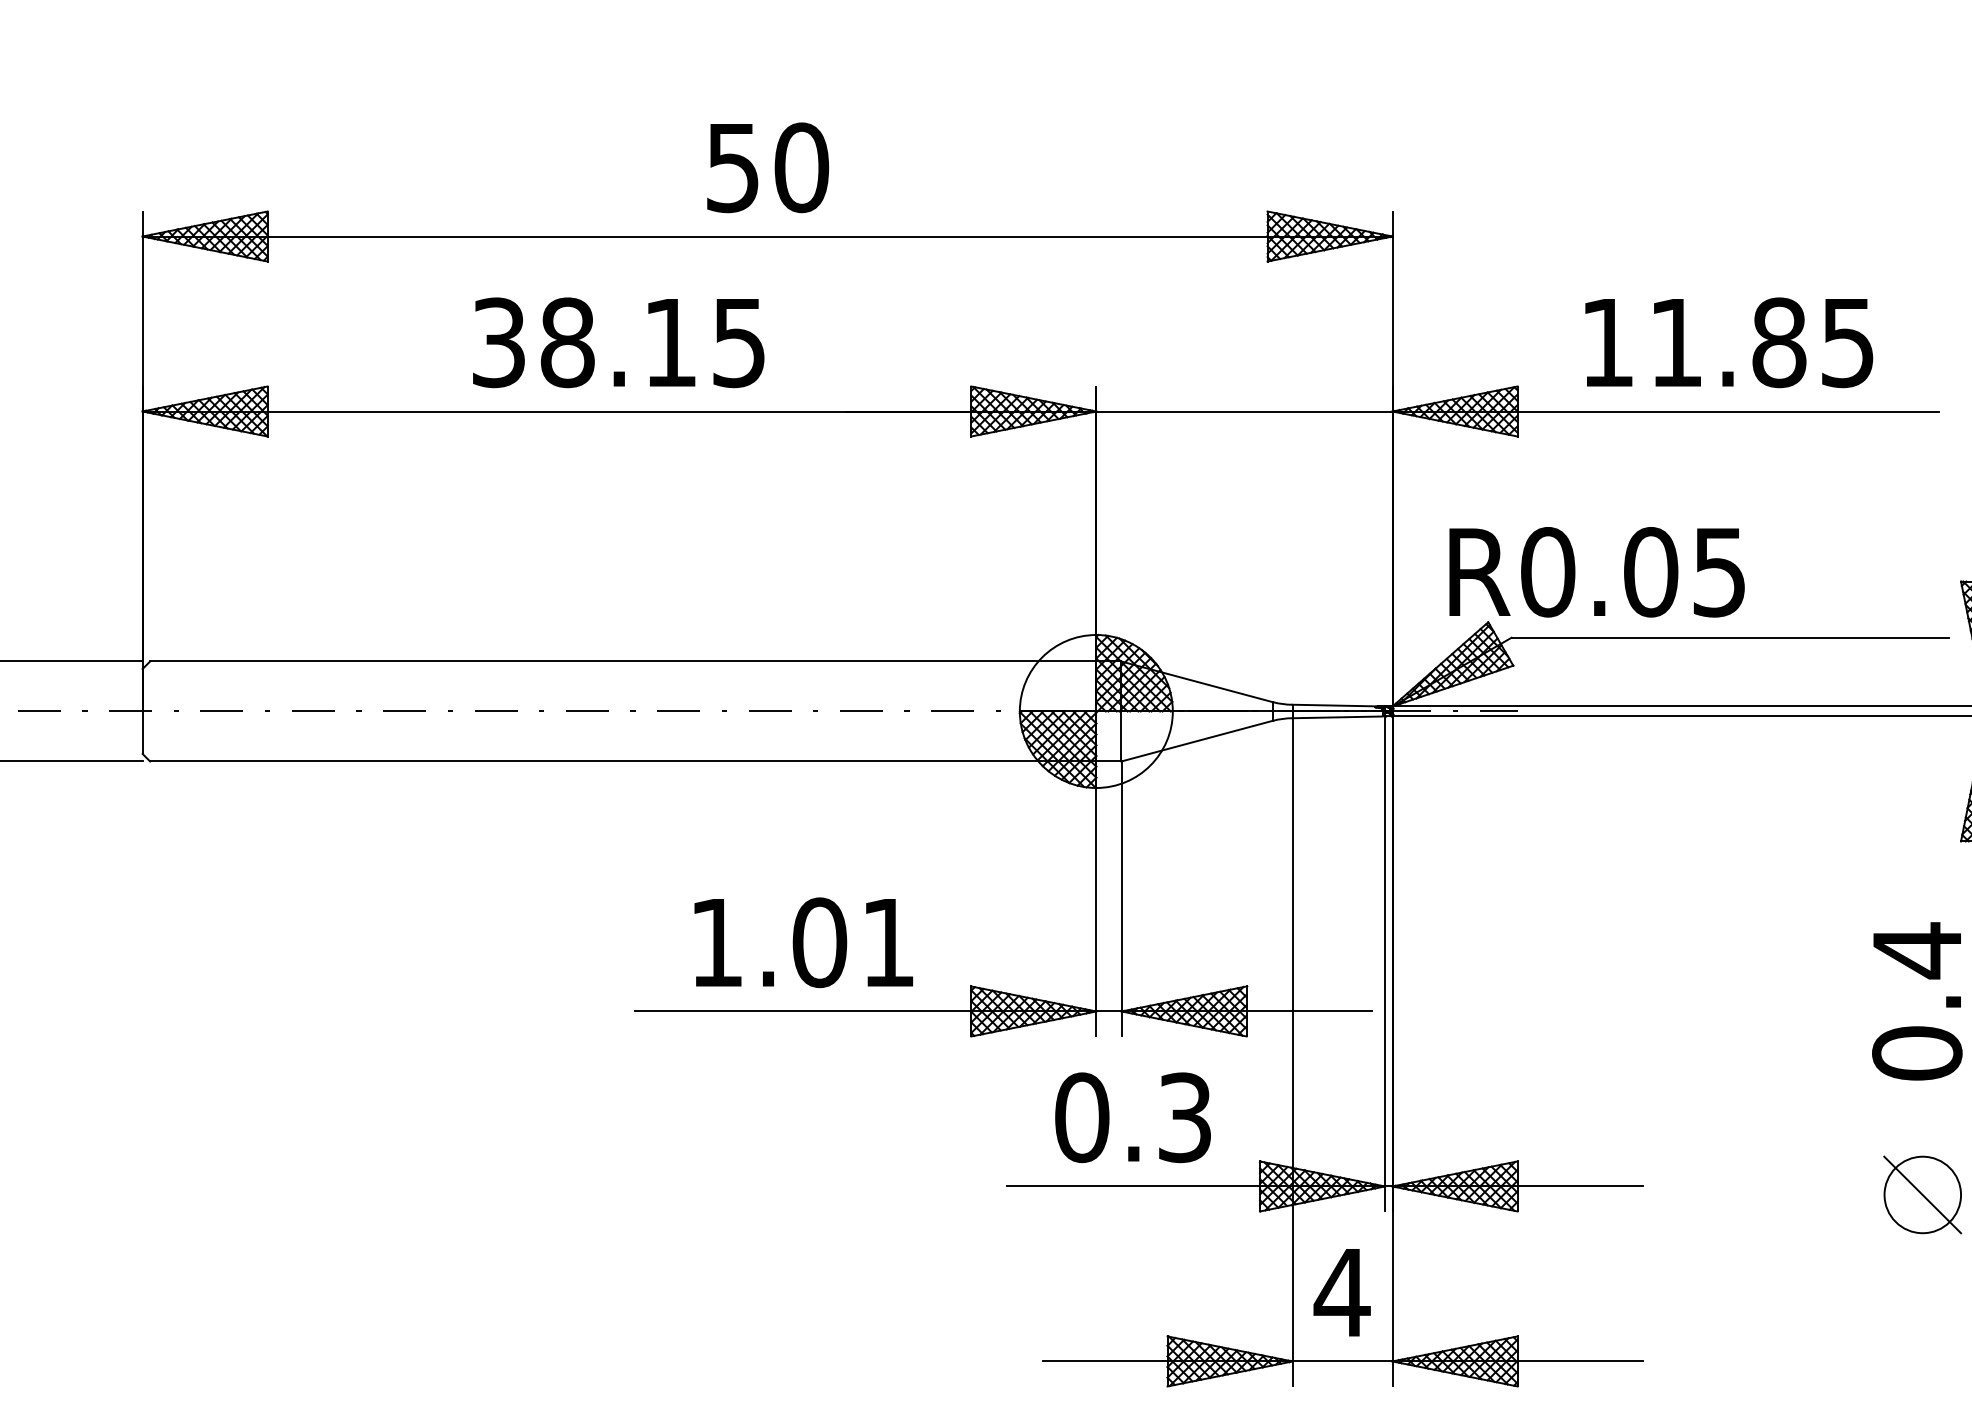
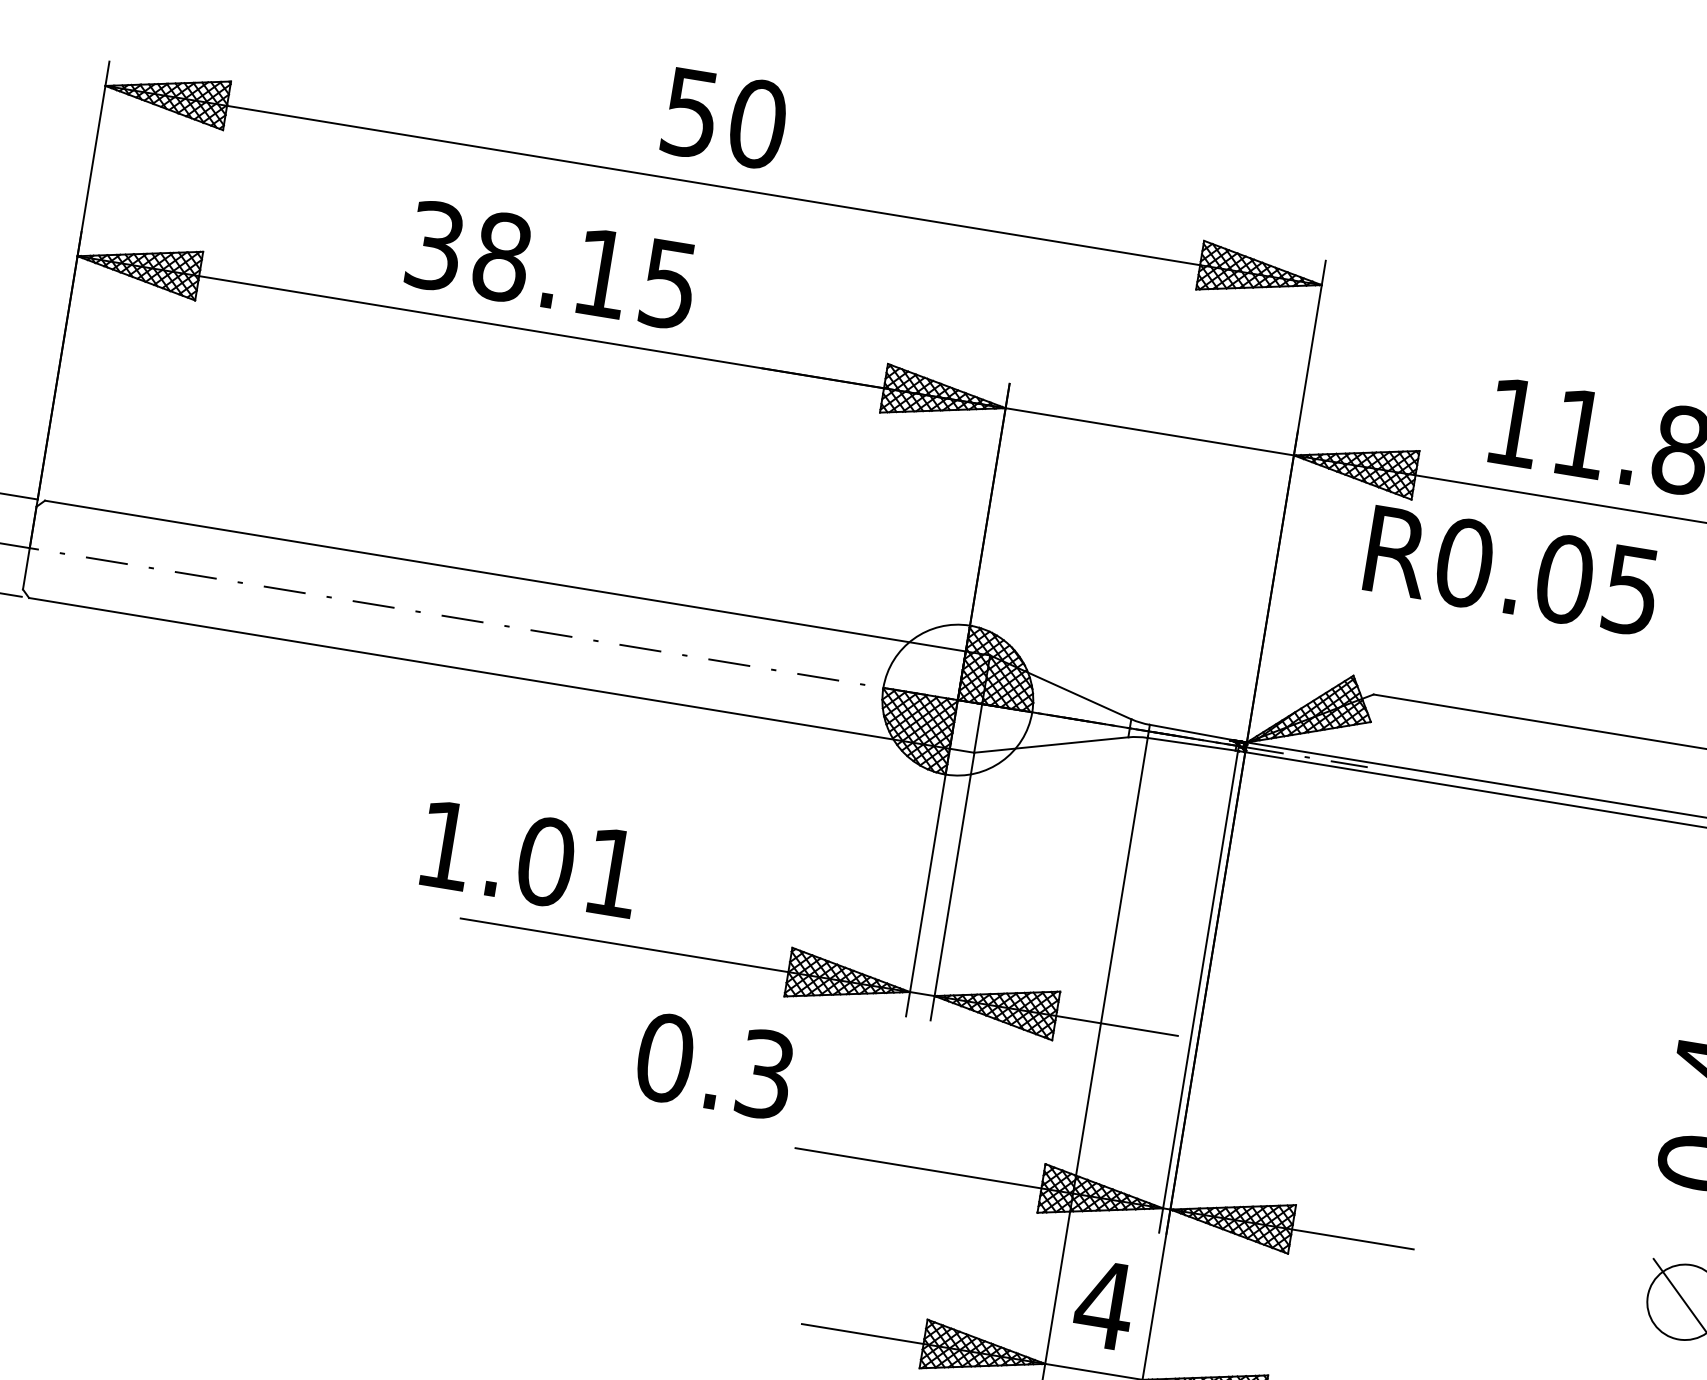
text: (1596, 572) -> (1511, 571), moved
text: (803, 942) -> (530, 858), moved
text: (1132, 1117) -> (714, 1065), moved

